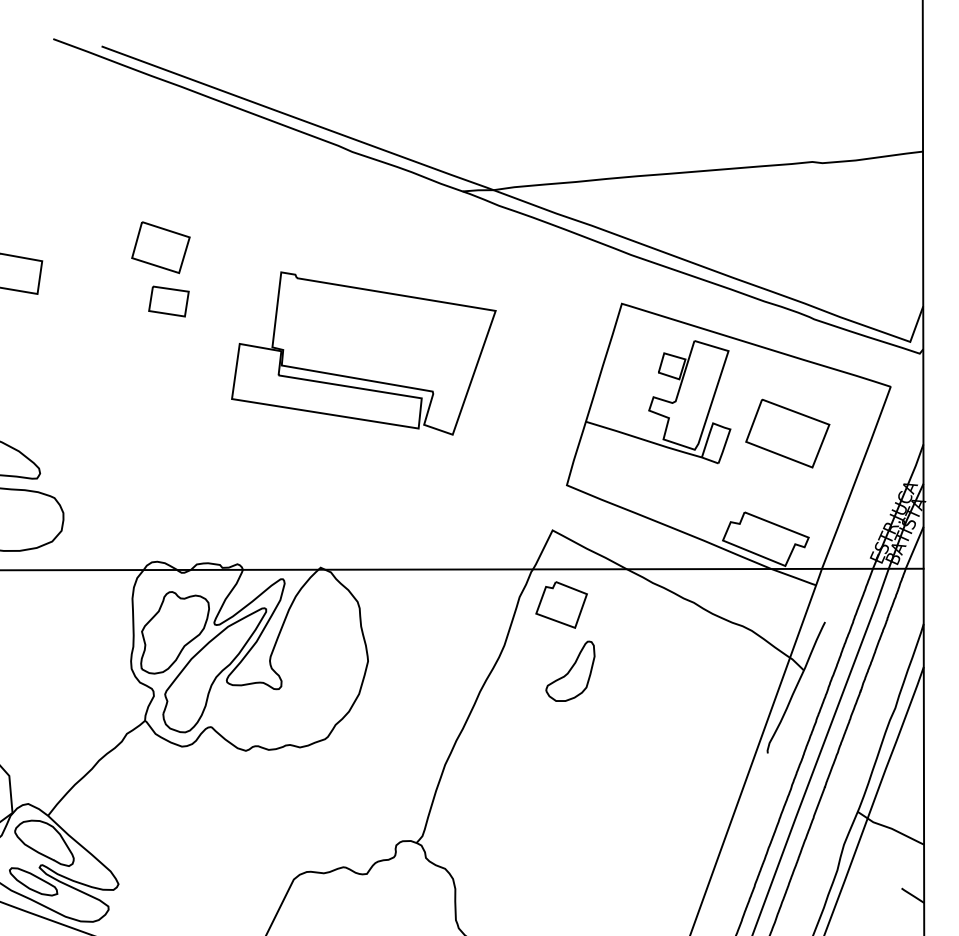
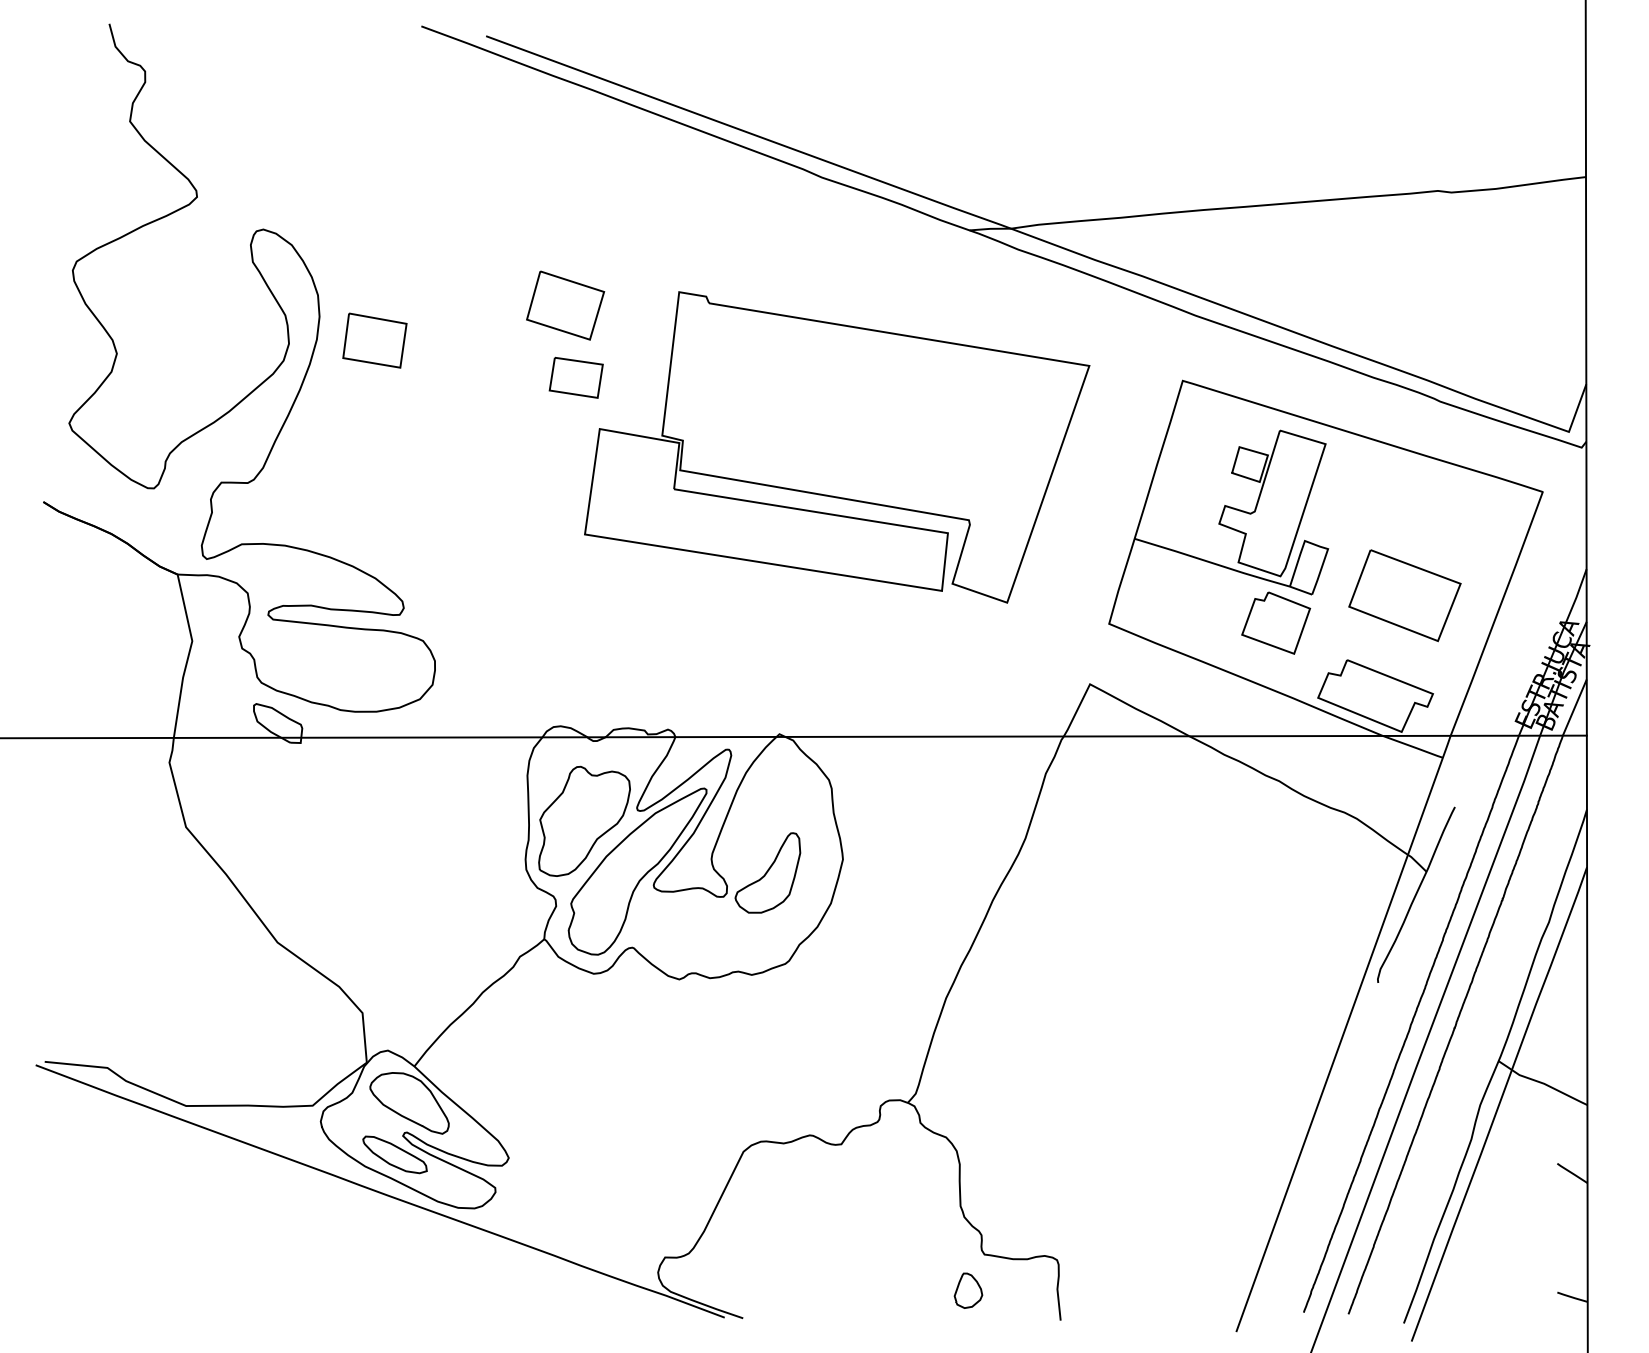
part: (364, 353) -> (837, 447), size x1.43
part: (787, 433) -> (1404, 595), moved
part: (561, 604) -> (1276, 622), moved
part: (570, 670) -> (767, 872), moved

